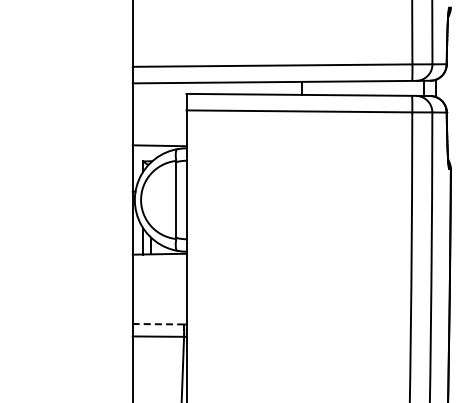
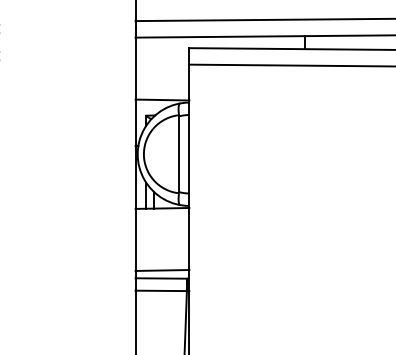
line: (159, 315) -> (162, 269), added
line: (158, 324) -> (161, 278), dashed -> solid

